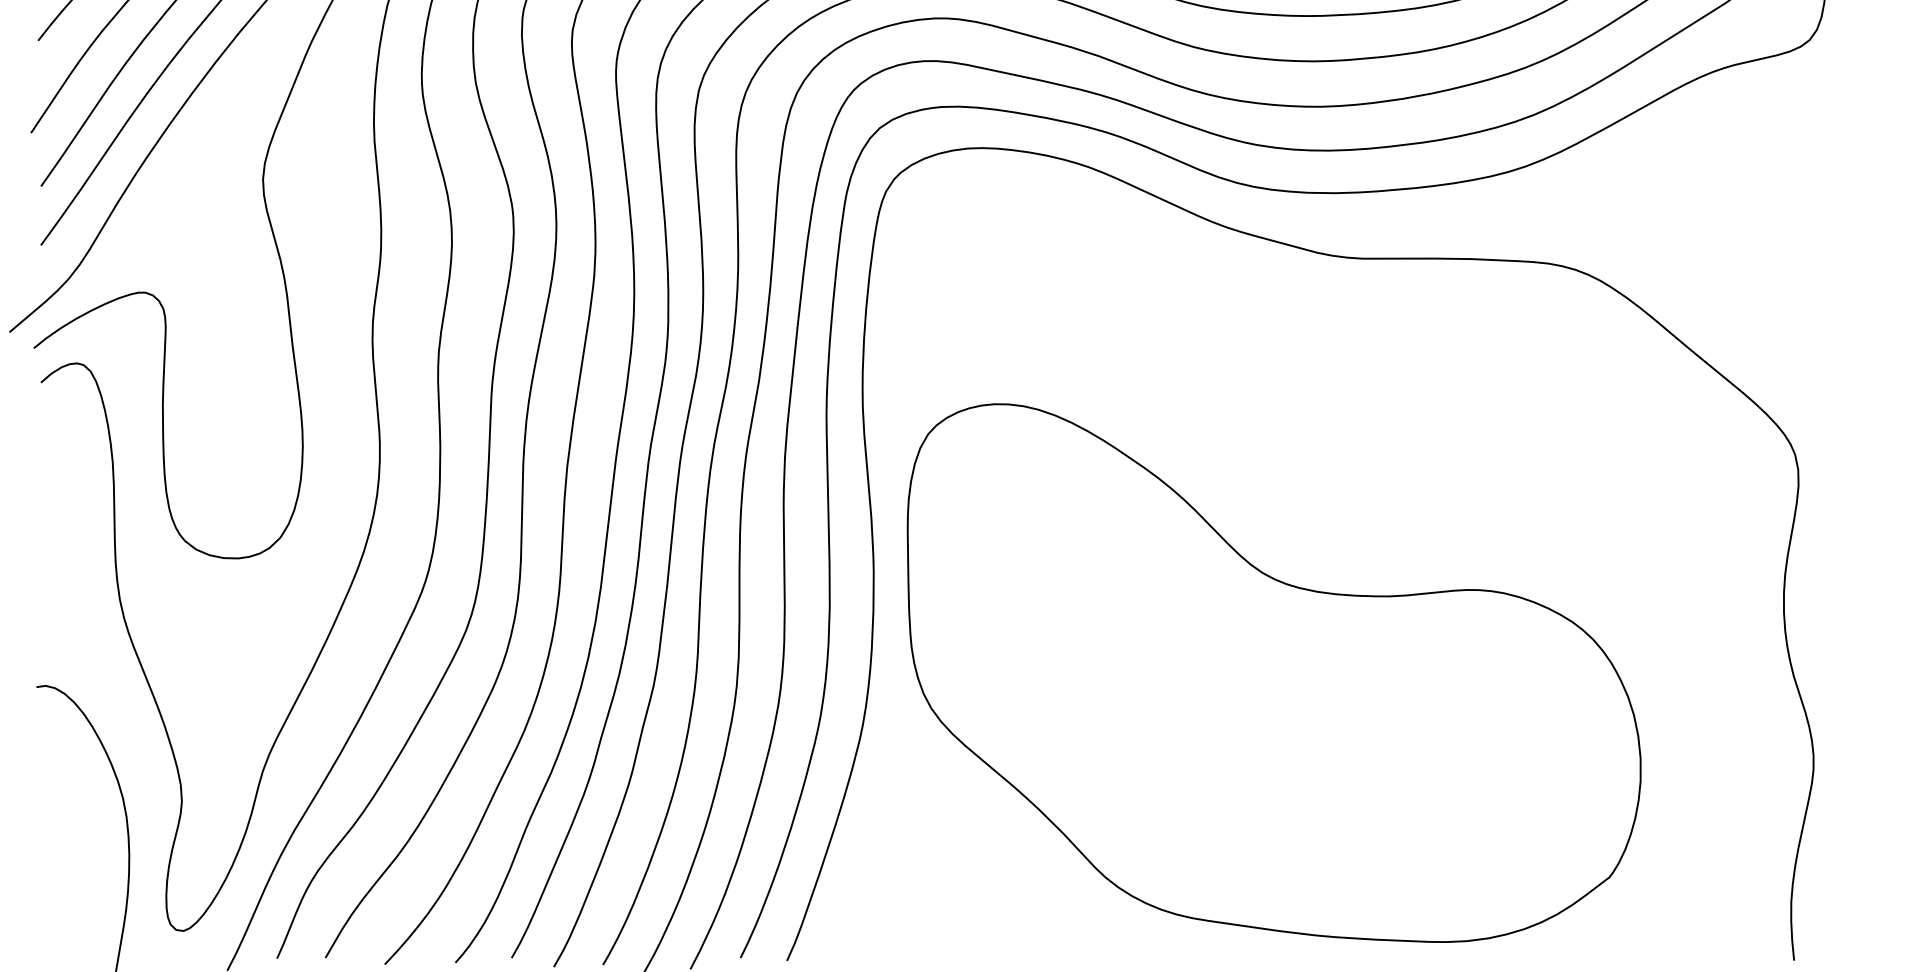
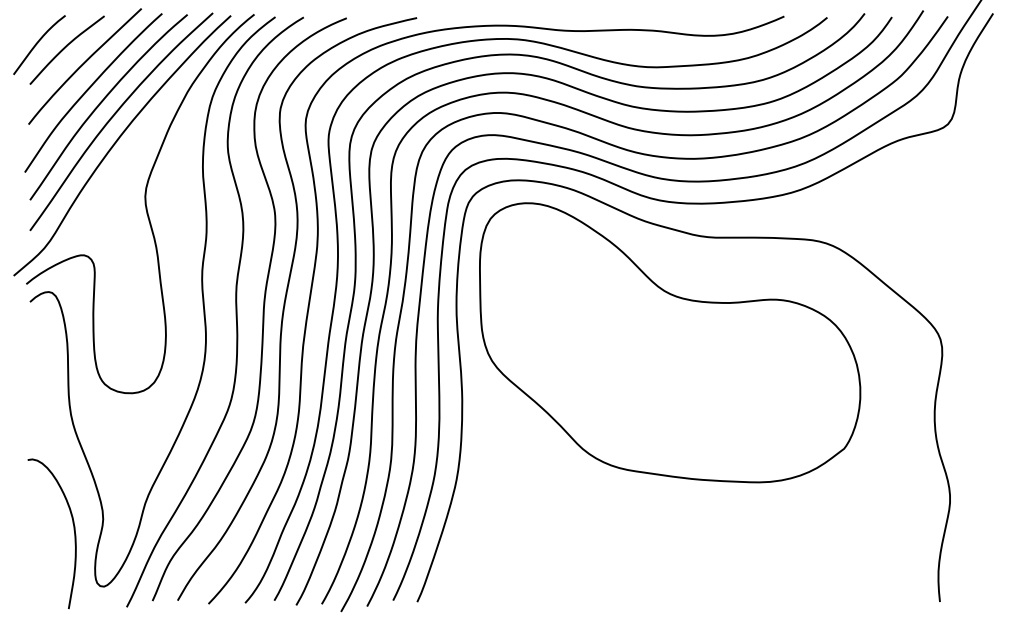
part: (1274, 672) -> (670, 342), moved

